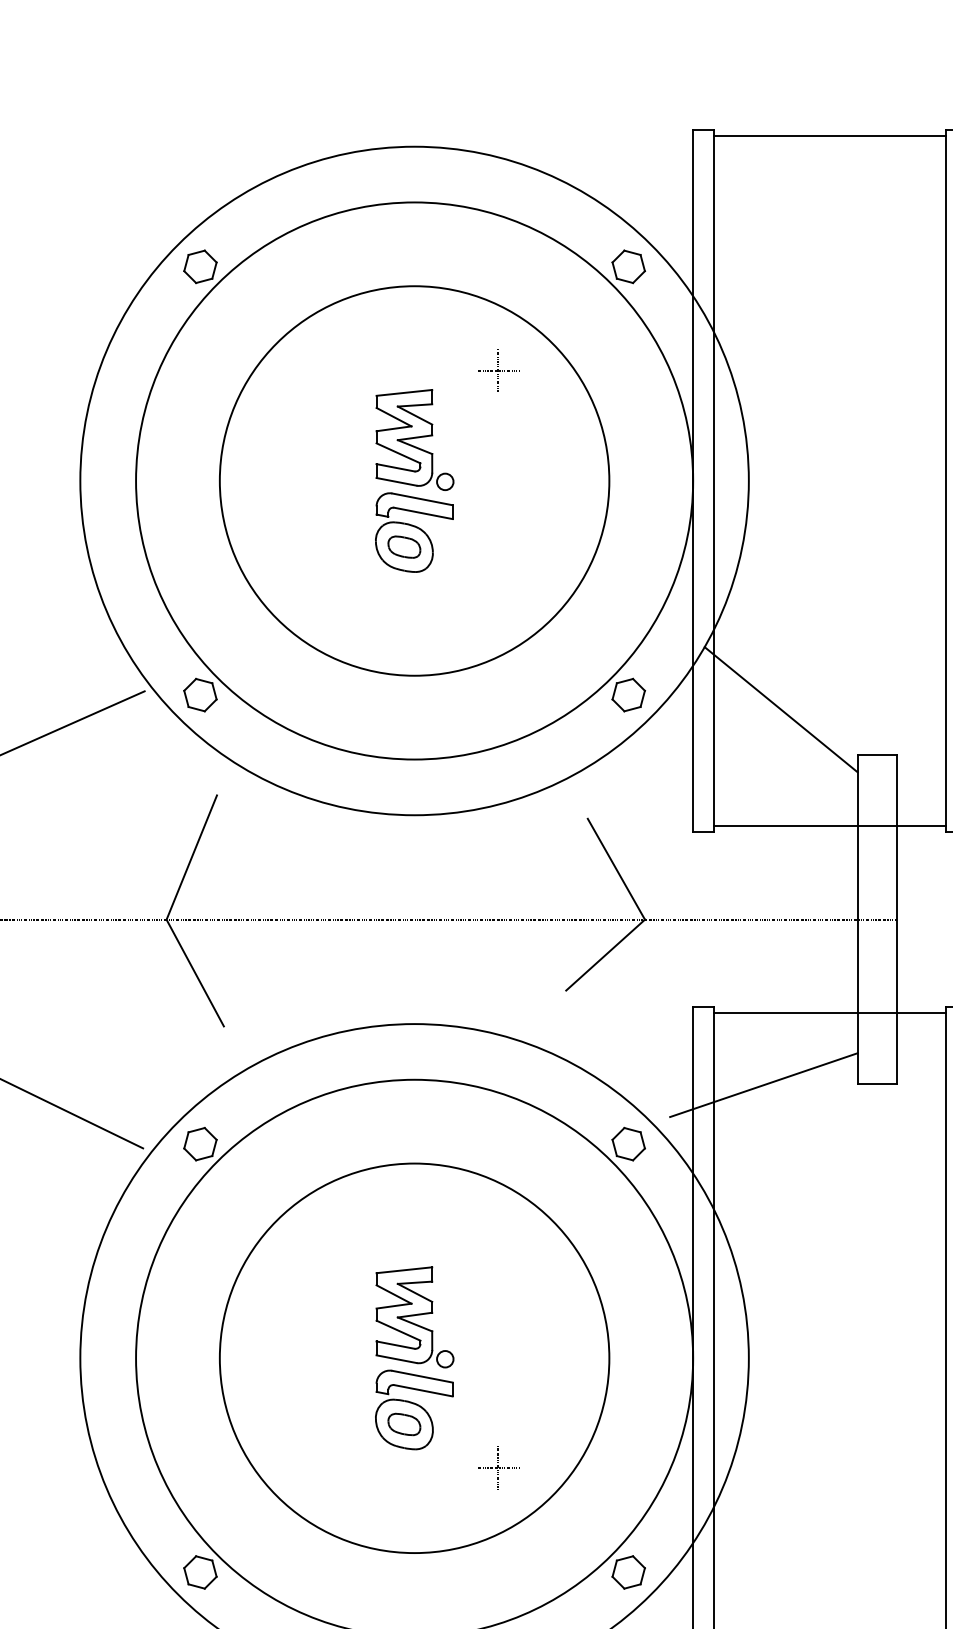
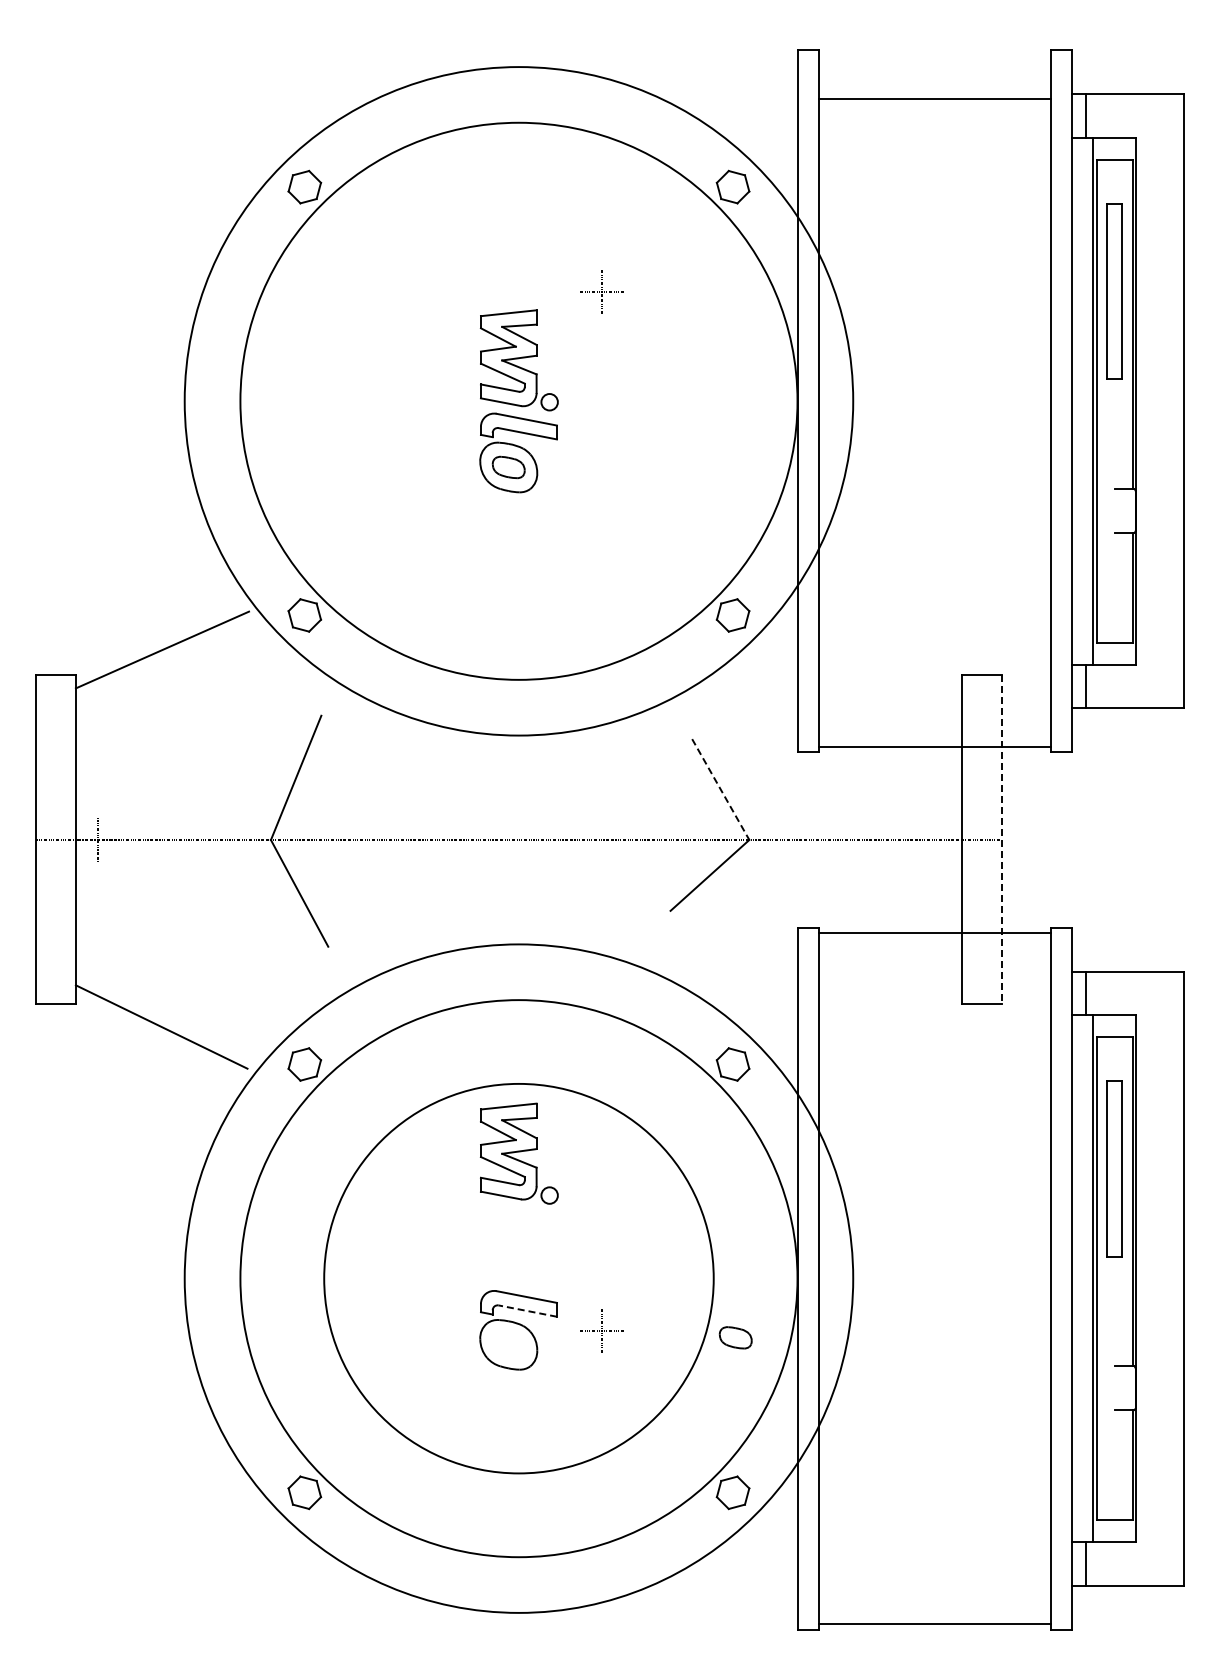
line: (830, 135) -> (934, 98), moved
part: (414, 480) -> (518, 400), removed
line: (781, 709) -> (885, 629), removed
line: (616, 869) -> (720, 789), solid -> dashed
line: (897, 920) -> (1001, 840), solid -> dashed
line: (764, 1085) -> (868, 1005), removed
part: (415, 1317) -> (519, 1153), moved
line: (423, 1391) -> (527, 1311), solid -> dashed
part: (404, 1424) -> (735, 1337), moved
part: (497, 1467) -> (601, 1330), moved

